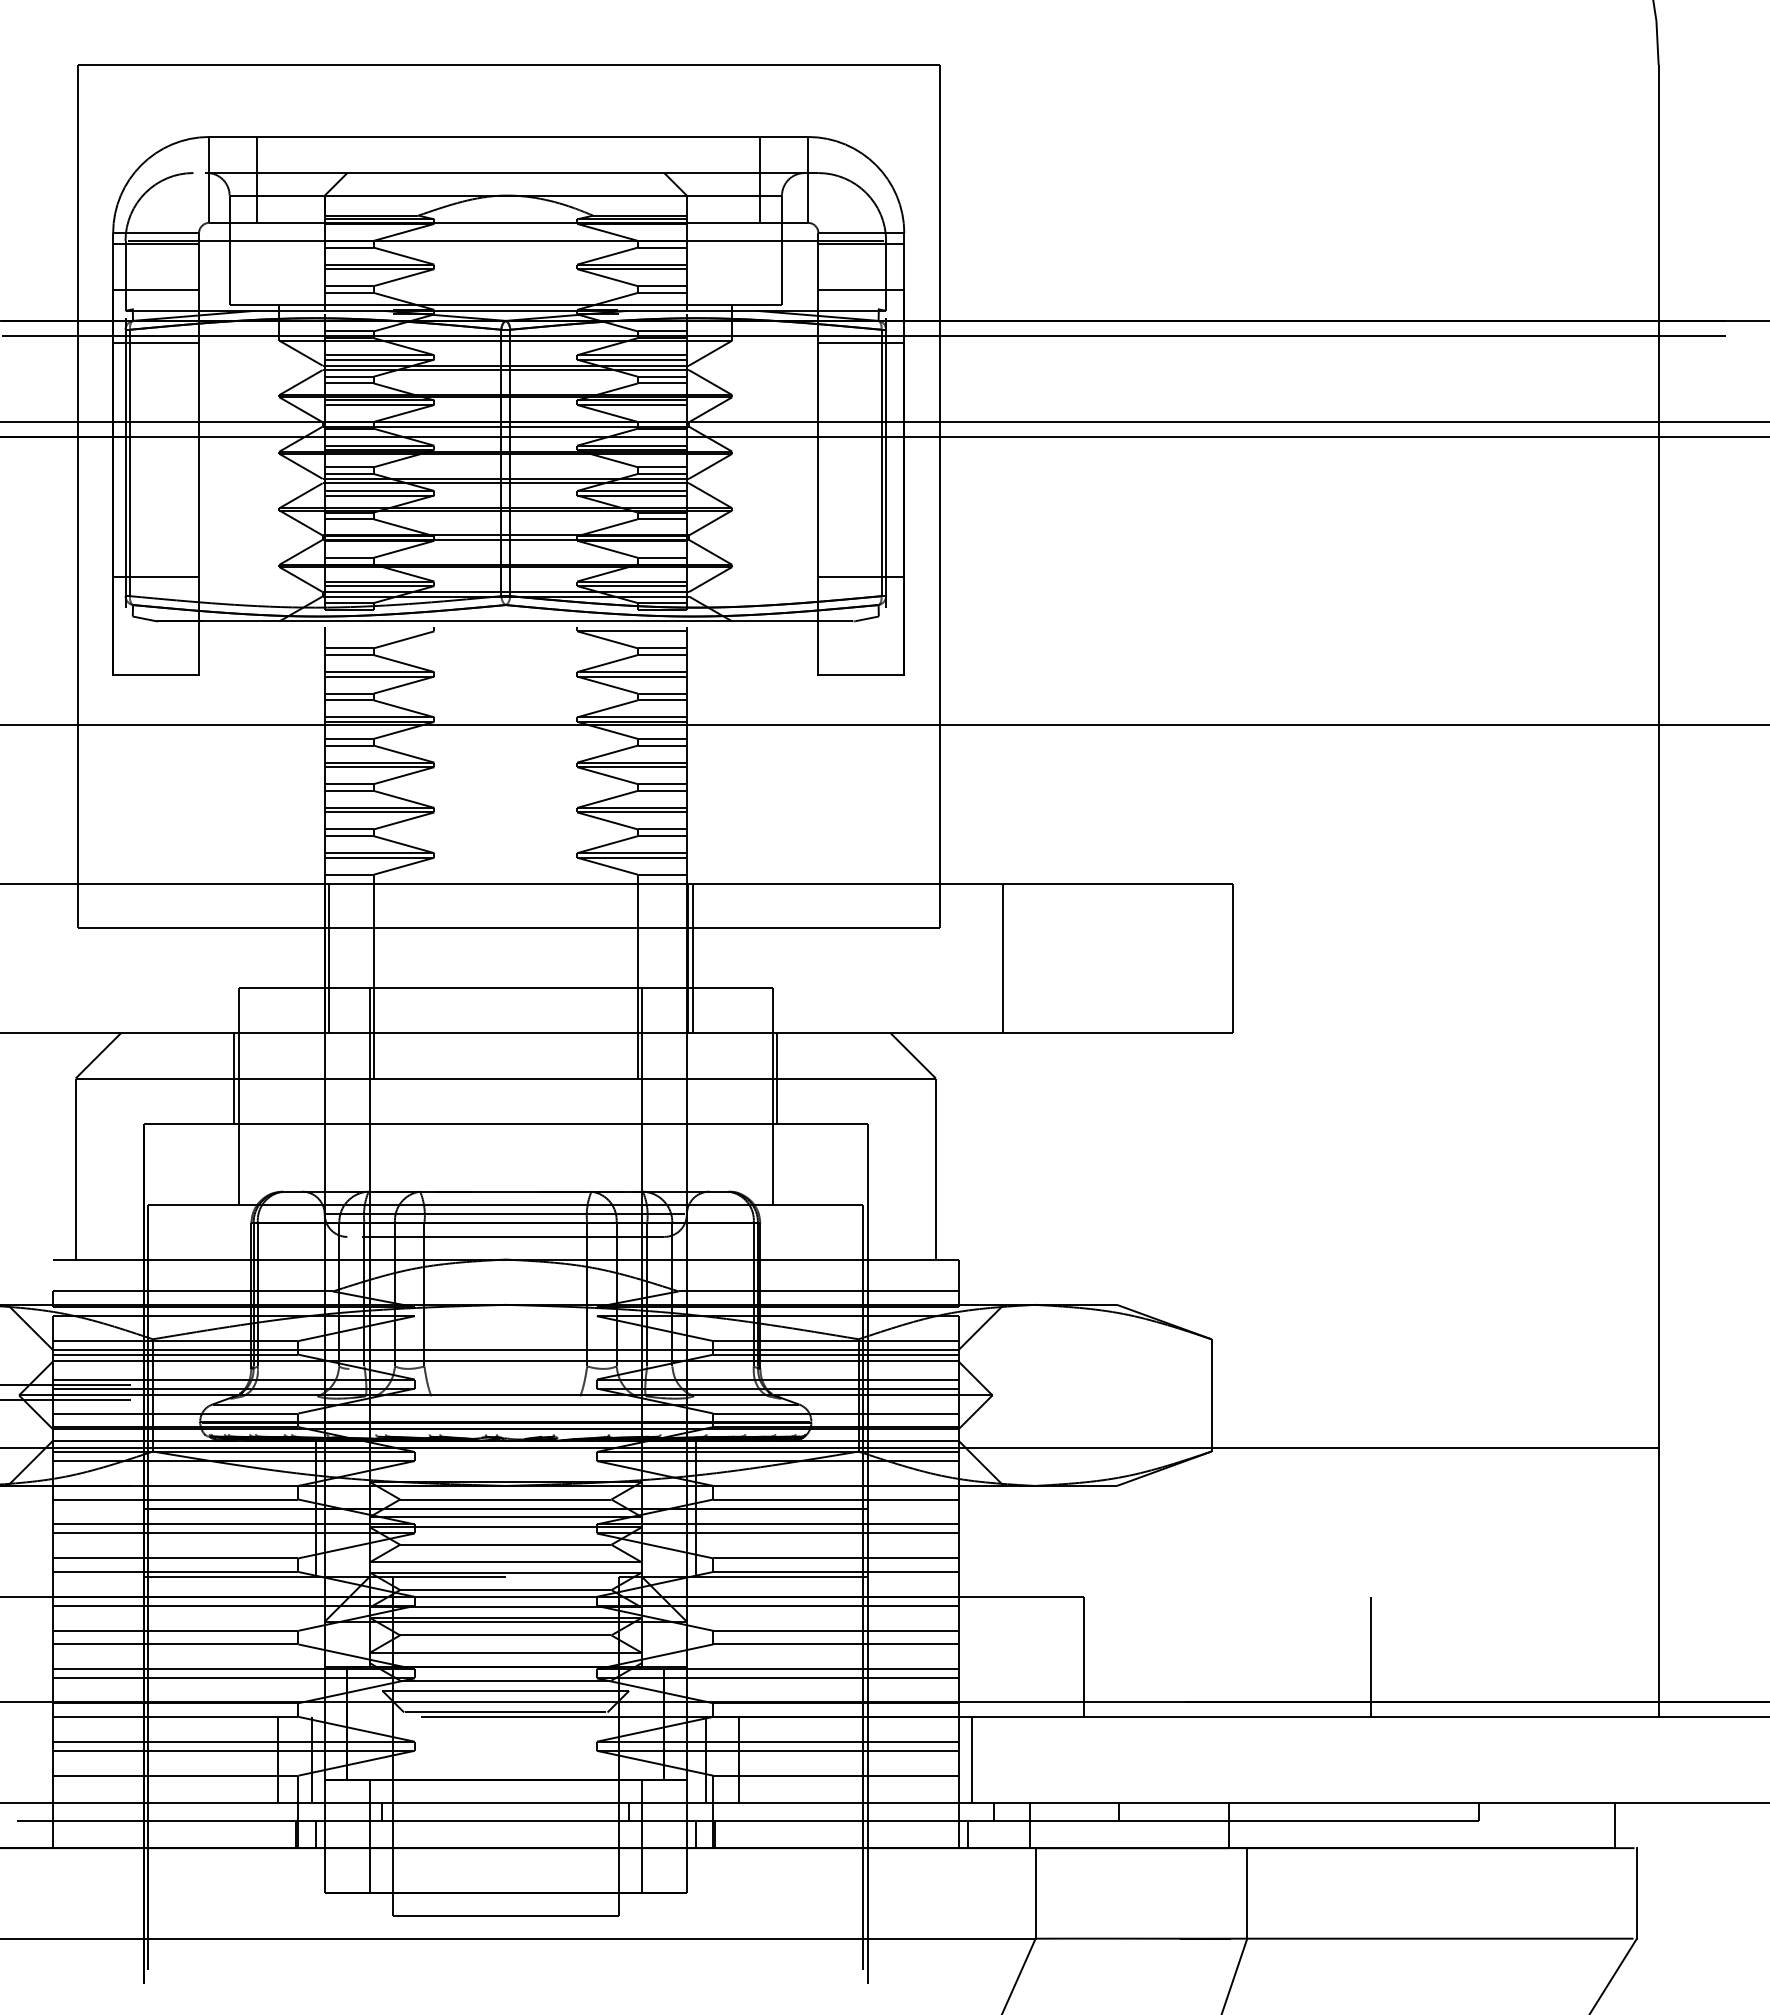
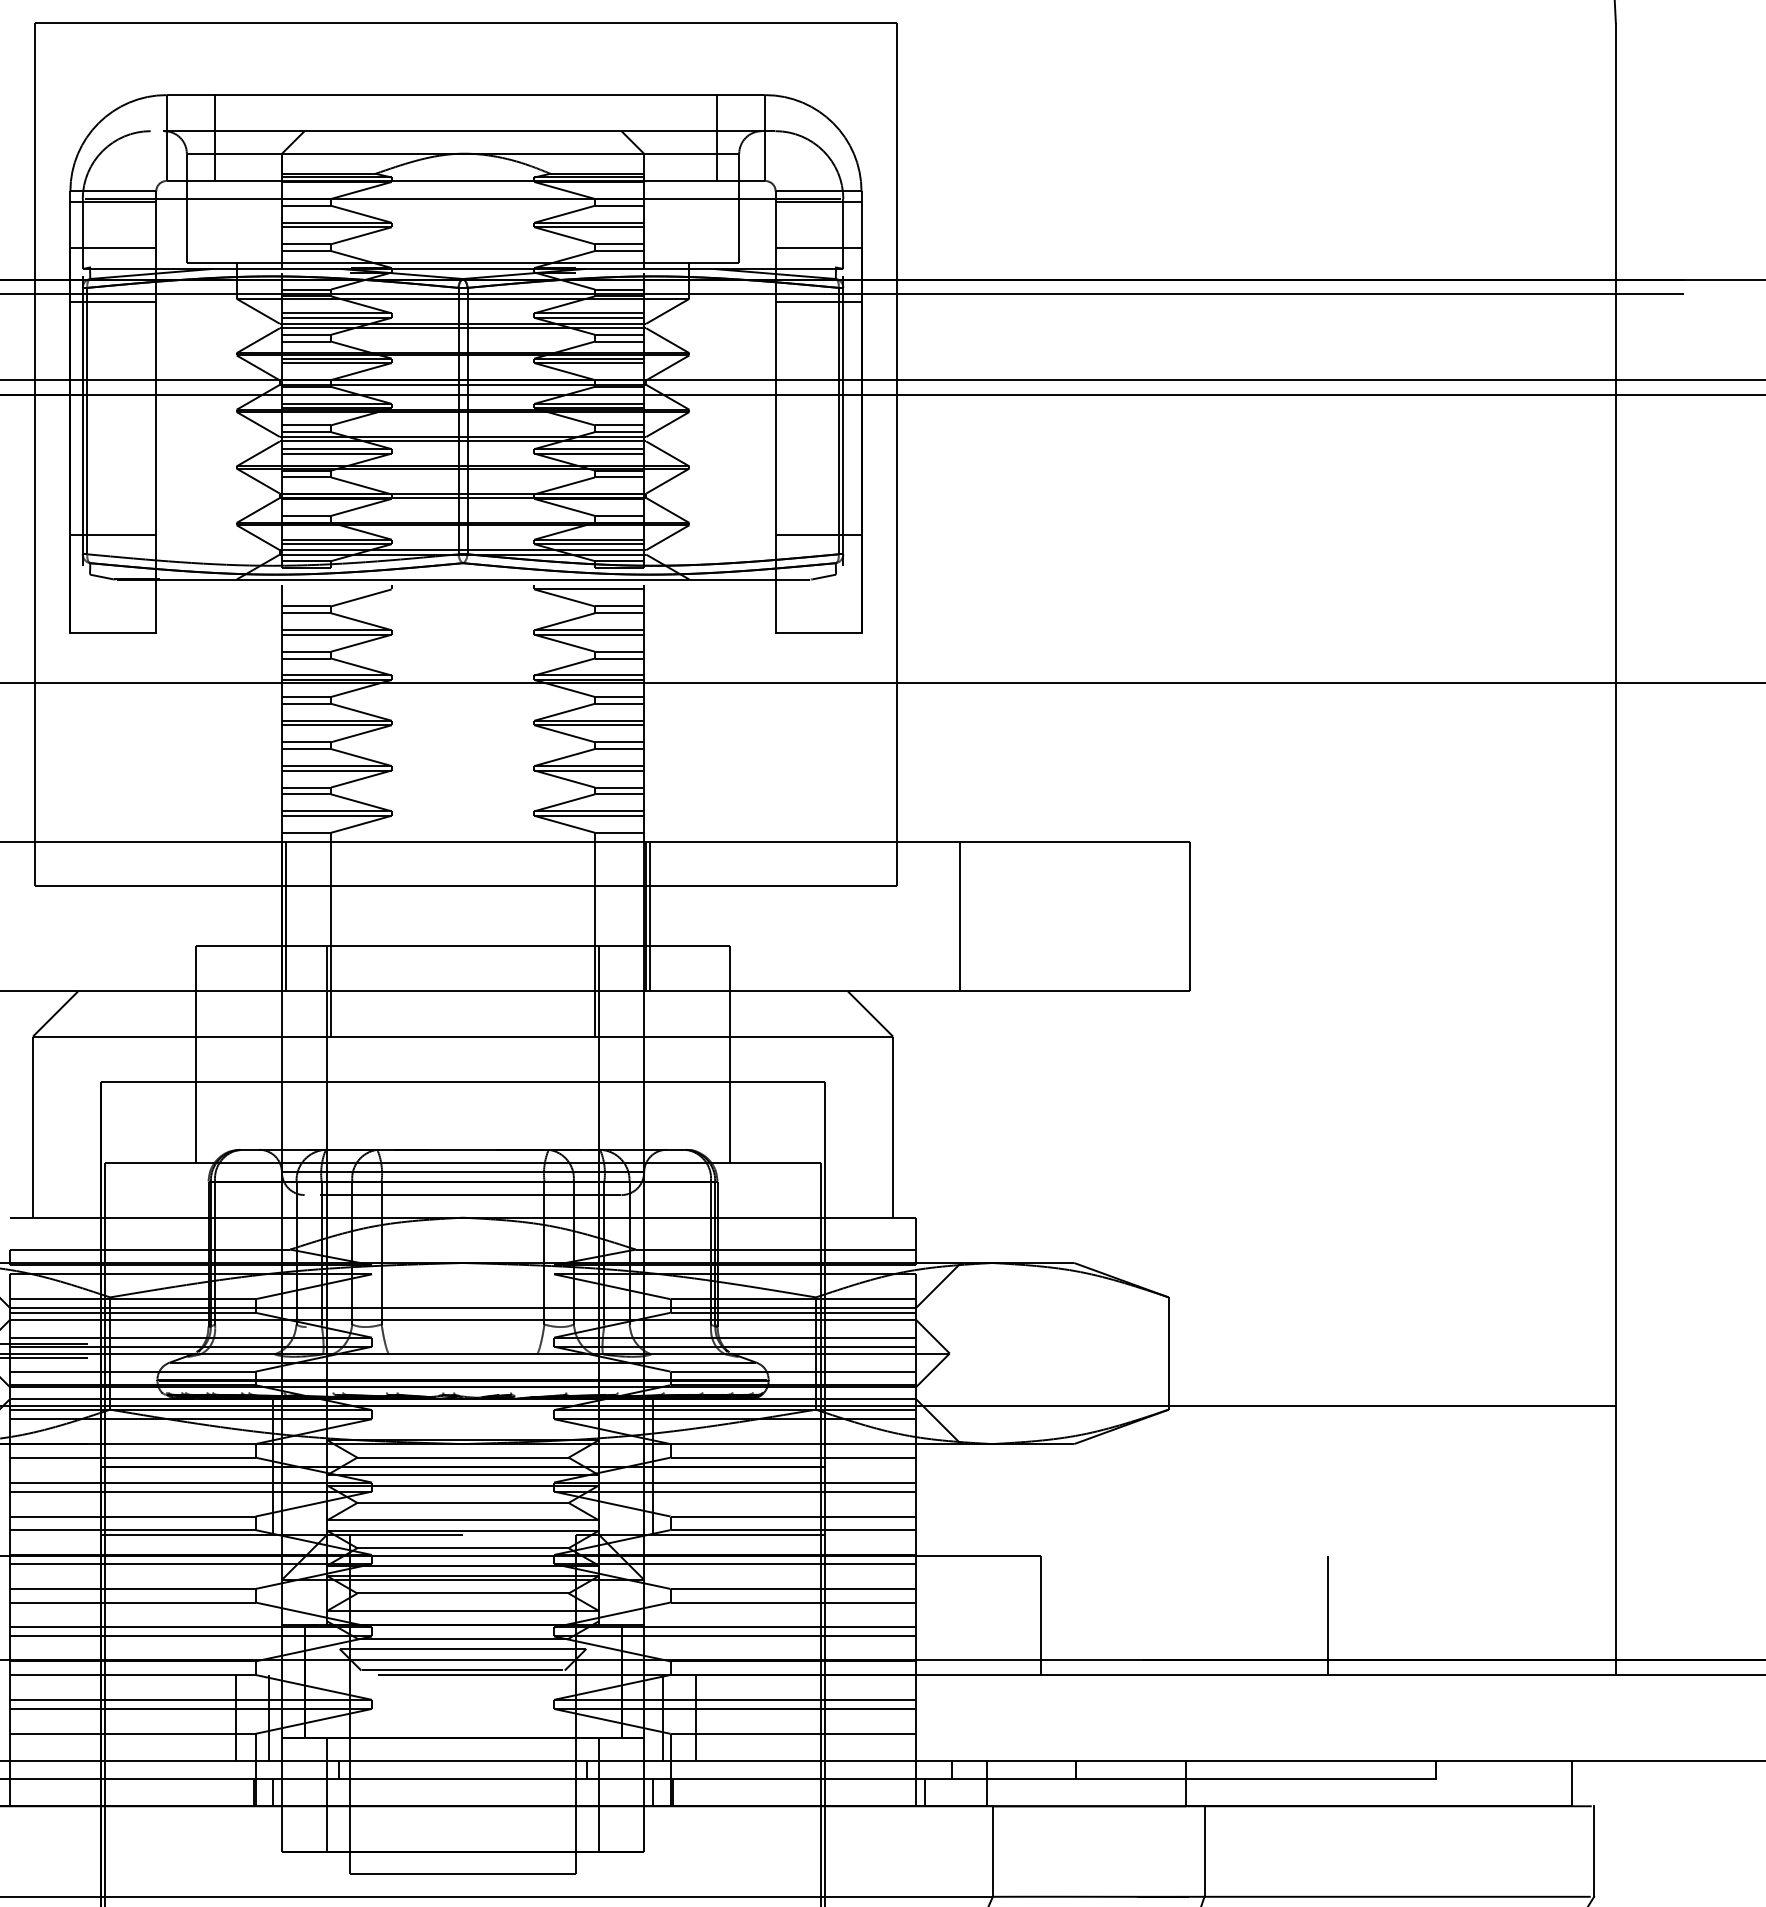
line: (234, 1078) -> (191, 1036), removed
line: (777, 1078) -> (734, 1036), removed
line: (972, 1759) -> (929, 1717), removed

